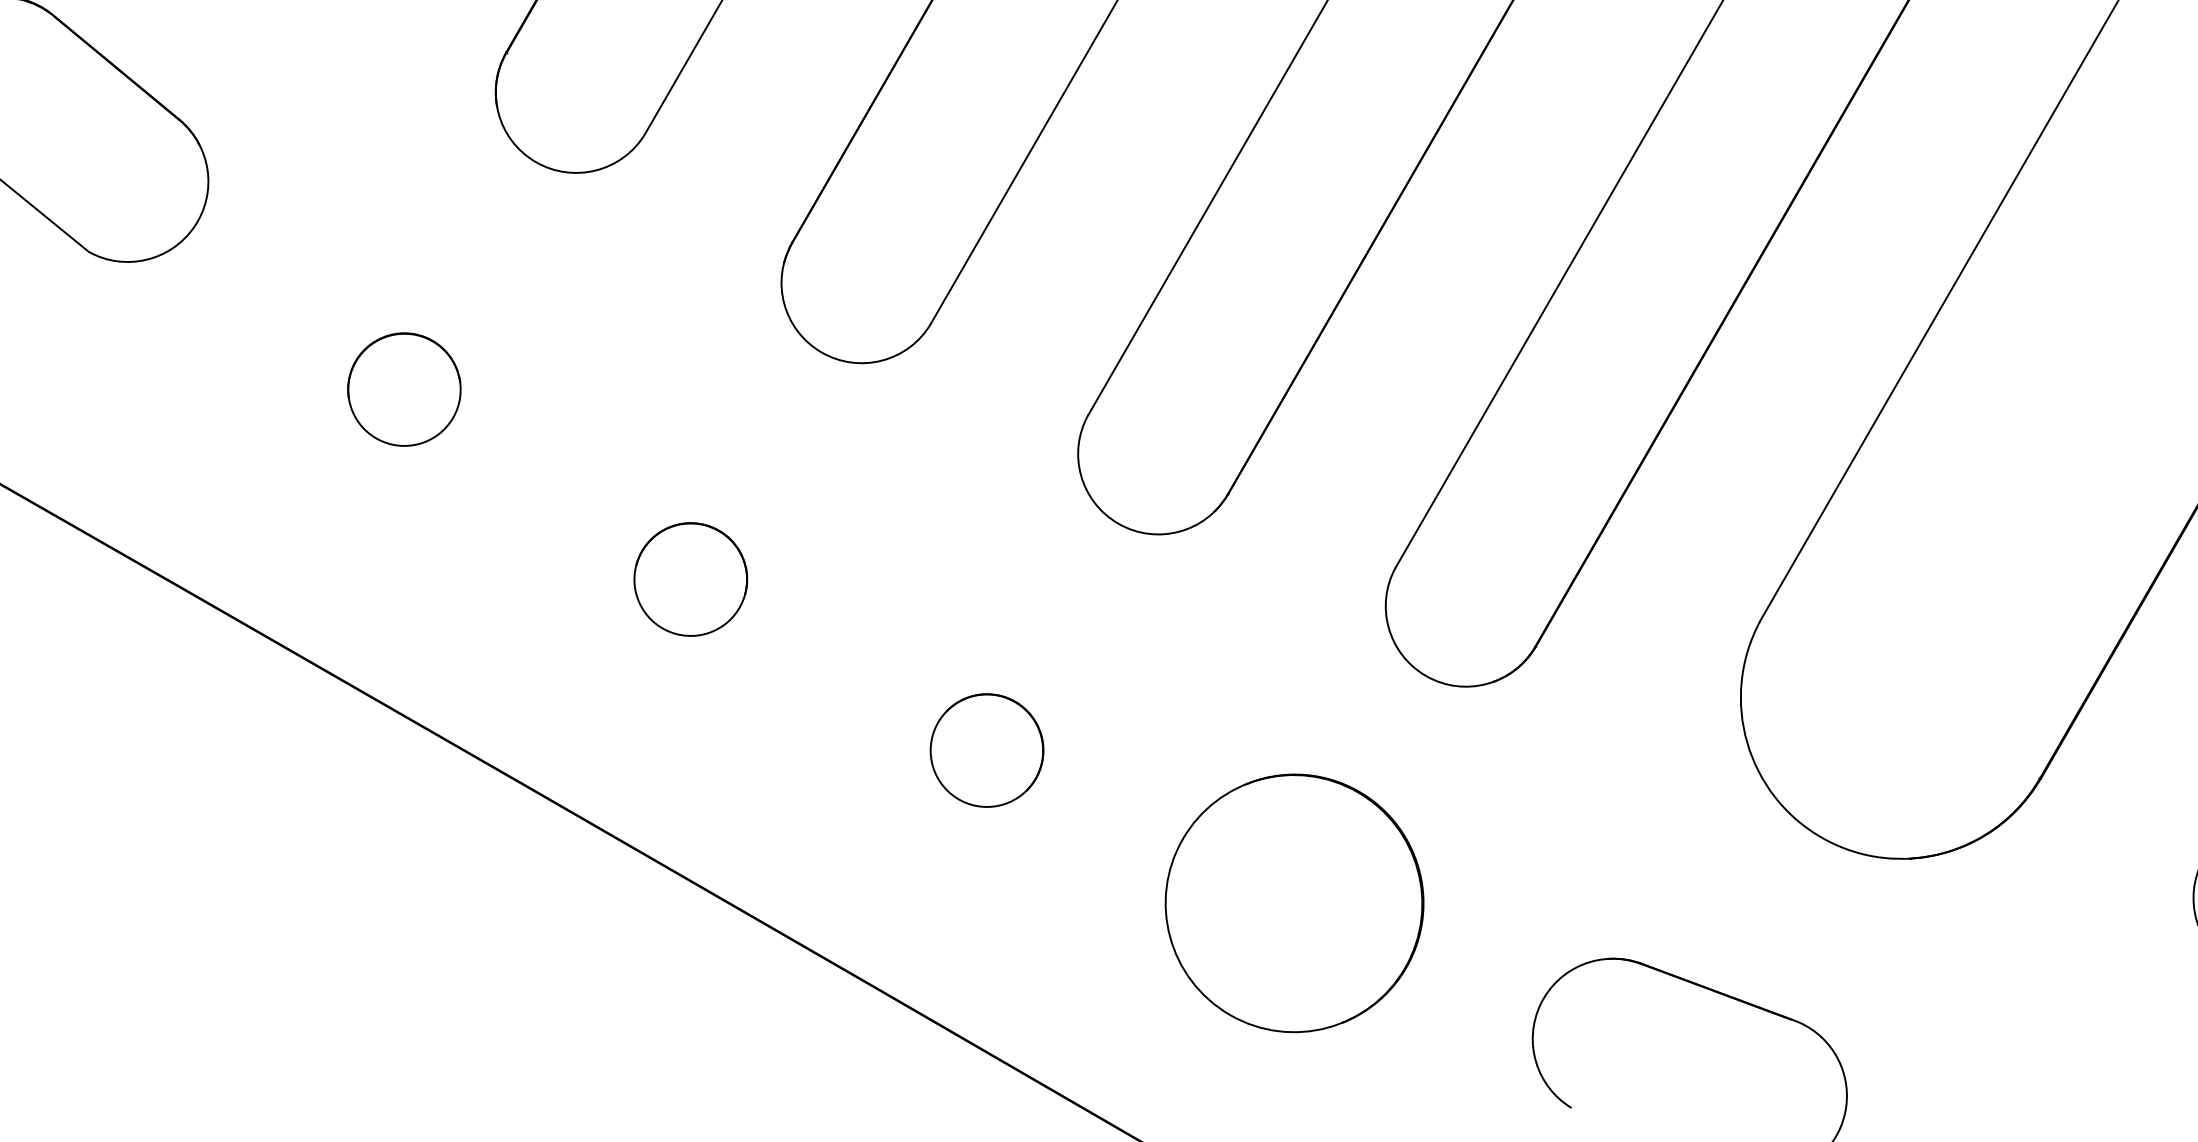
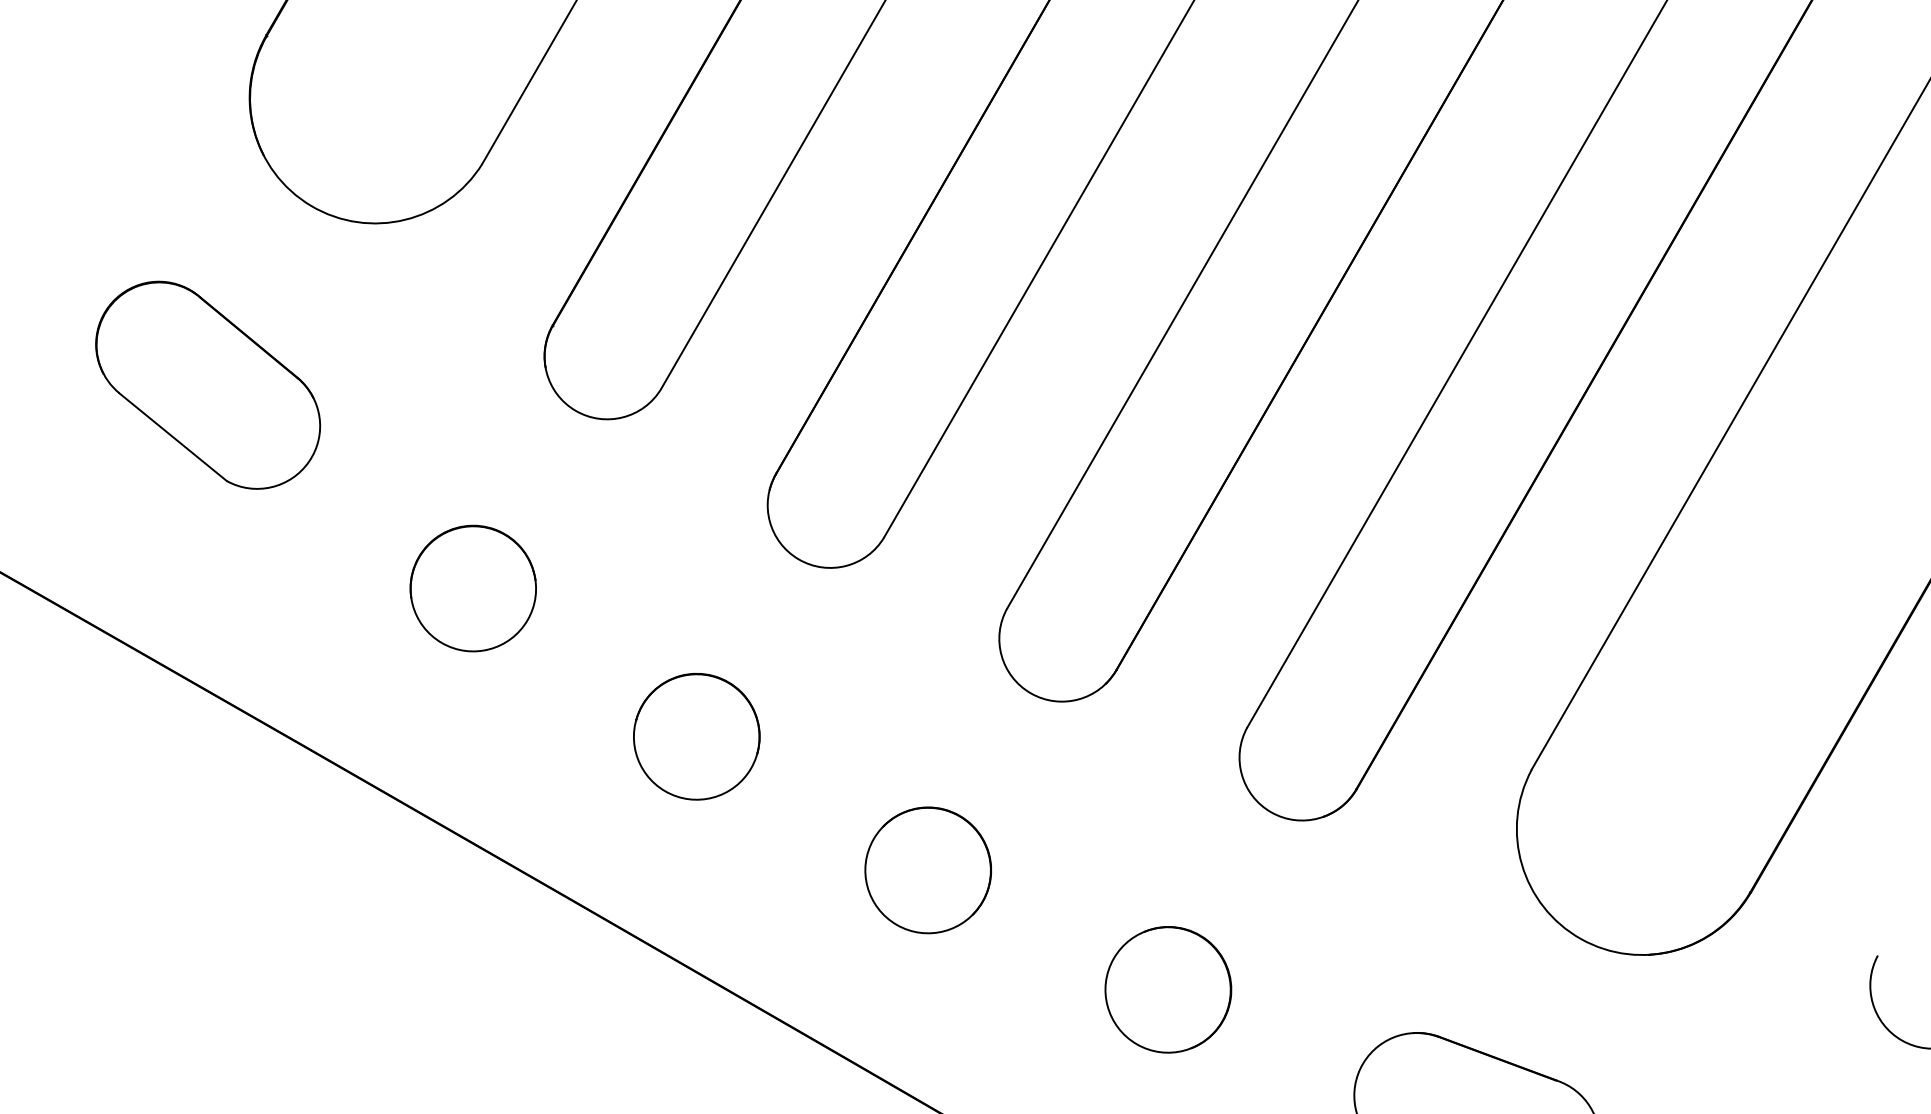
part: (403, 389) -> (472, 588), size x1.43
part: (690, 579) -> (696, 736), size x1.43
part: (986, 750) -> (927, 870), size x1.43
part: (1294, 903) -> (1168, 989), size x0.62

